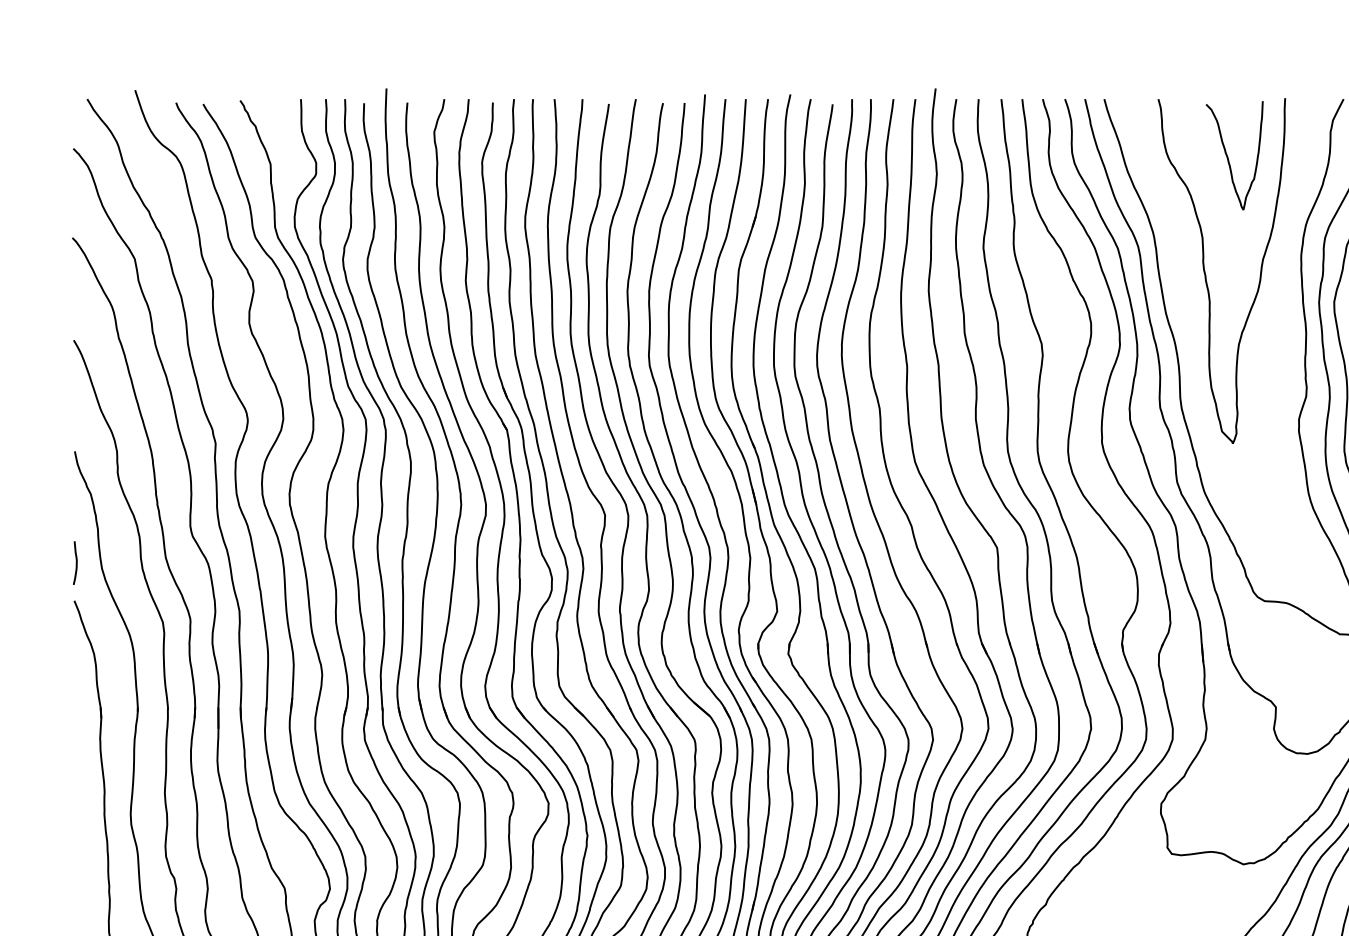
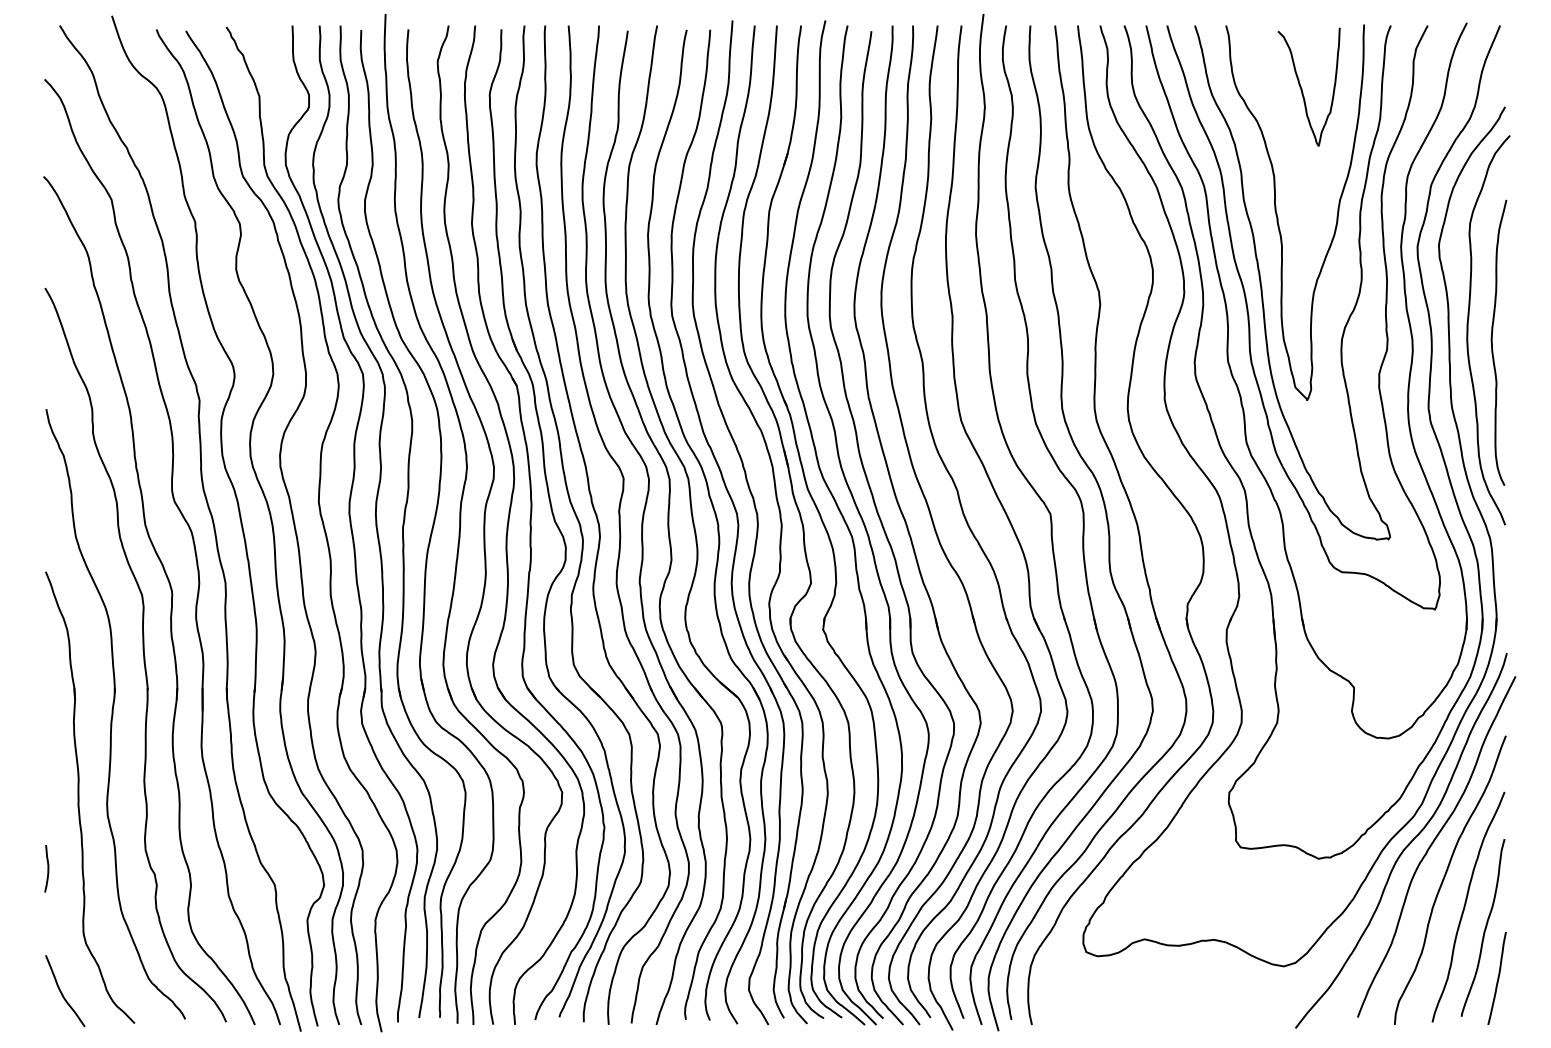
curve: (1191, 339) -> (1262, 287), added
curve: (75, 562) -> (47, 868), moved

